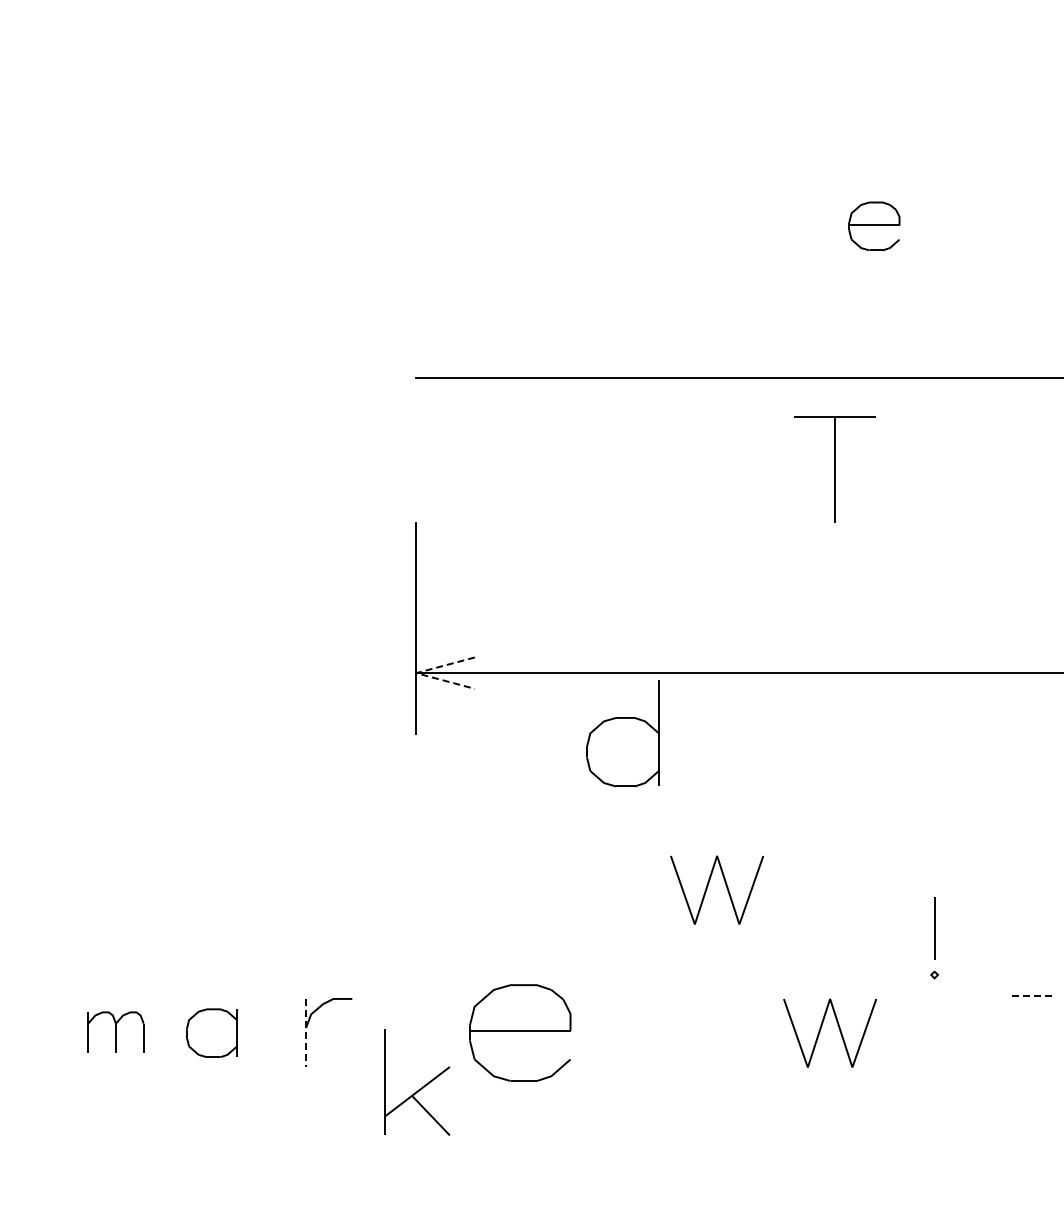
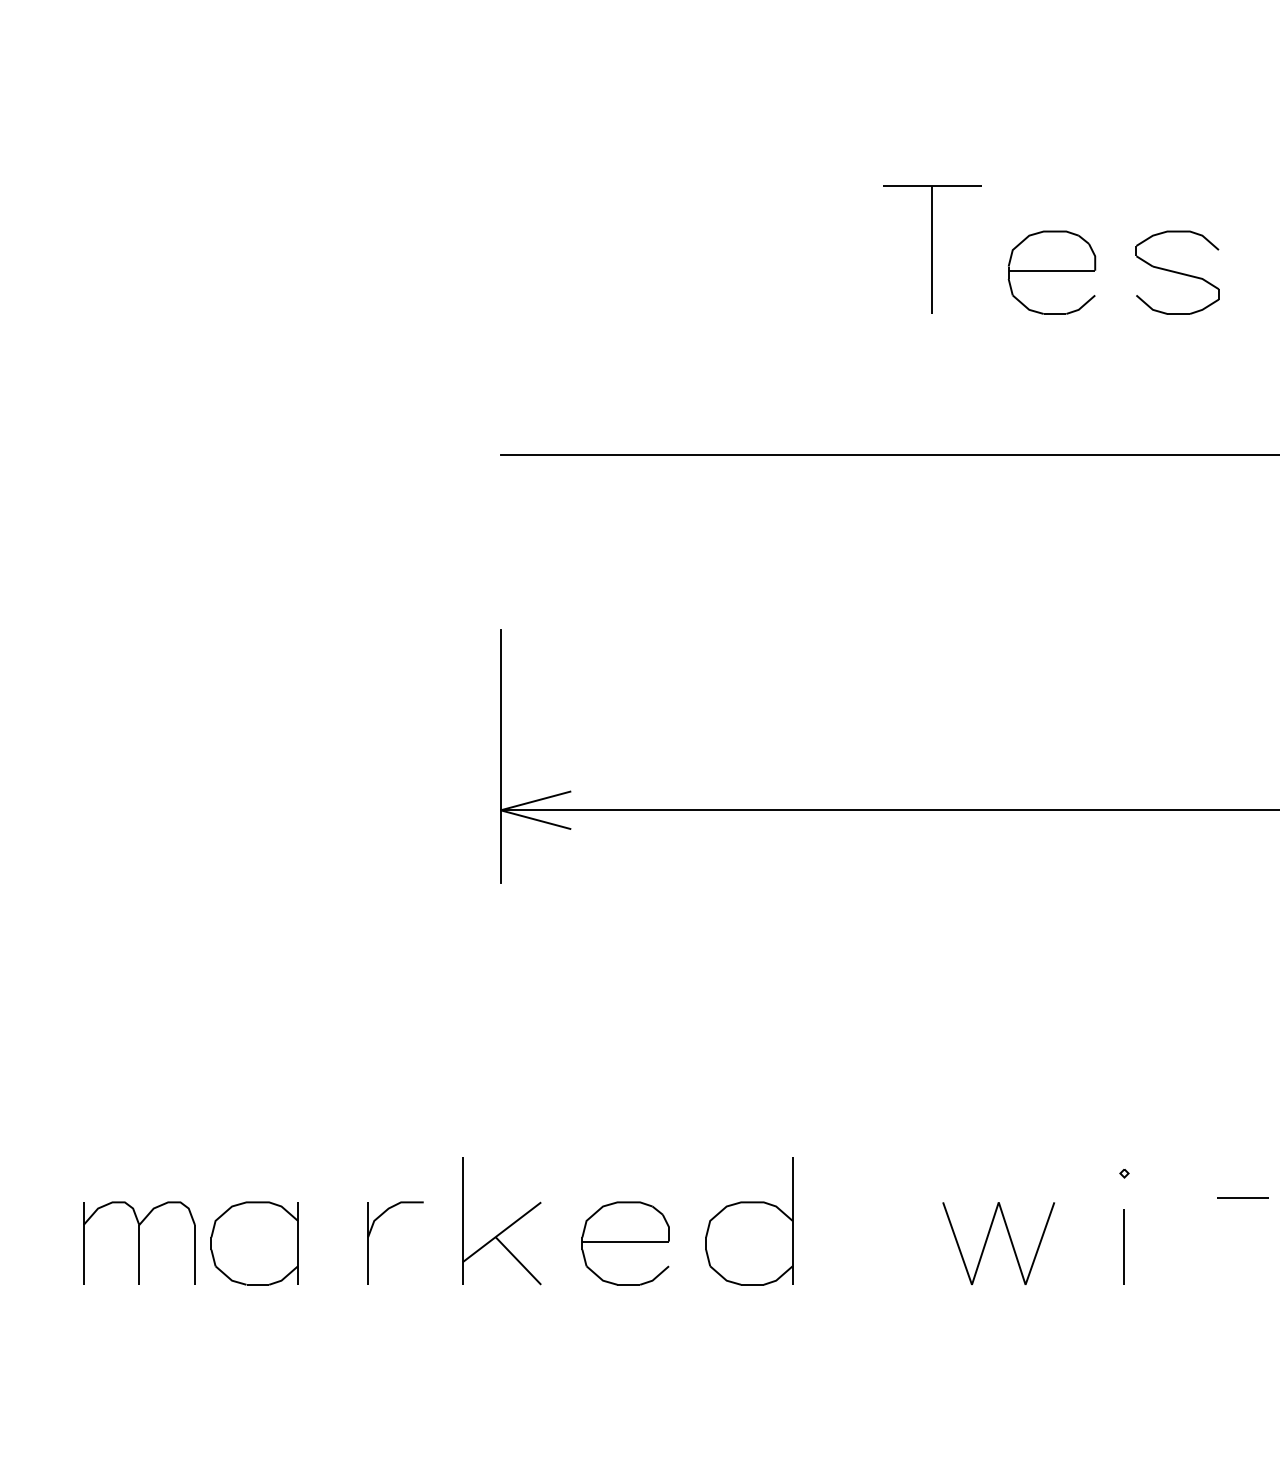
part: (874, 226) -> (1052, 272), size x1.43
part: (978, 226) -> (1177, 272), added
part: (834, 469) -> (931, 249), moved
line: (416, 673) -> (501, 810), dashed -> solid
part: (622, 733) -> (748, 1221), moved
line: (725, 885) -> (872, 1065), removed
line: (934, 928) -> (1124, 1246), moved
line: (1033, 995) -> (1243, 1198), dashed -> solid
part: (115, 1032) -> (138, 1242), size x1.67
part: (211, 1033) -> (254, 1243), size x1.43
line: (306, 1033) -> (368, 1243), dashed -> solid
part: (519, 1033) -> (624, 1243), size x0.71
part: (422, 1086) -> (508, 1225), moved

